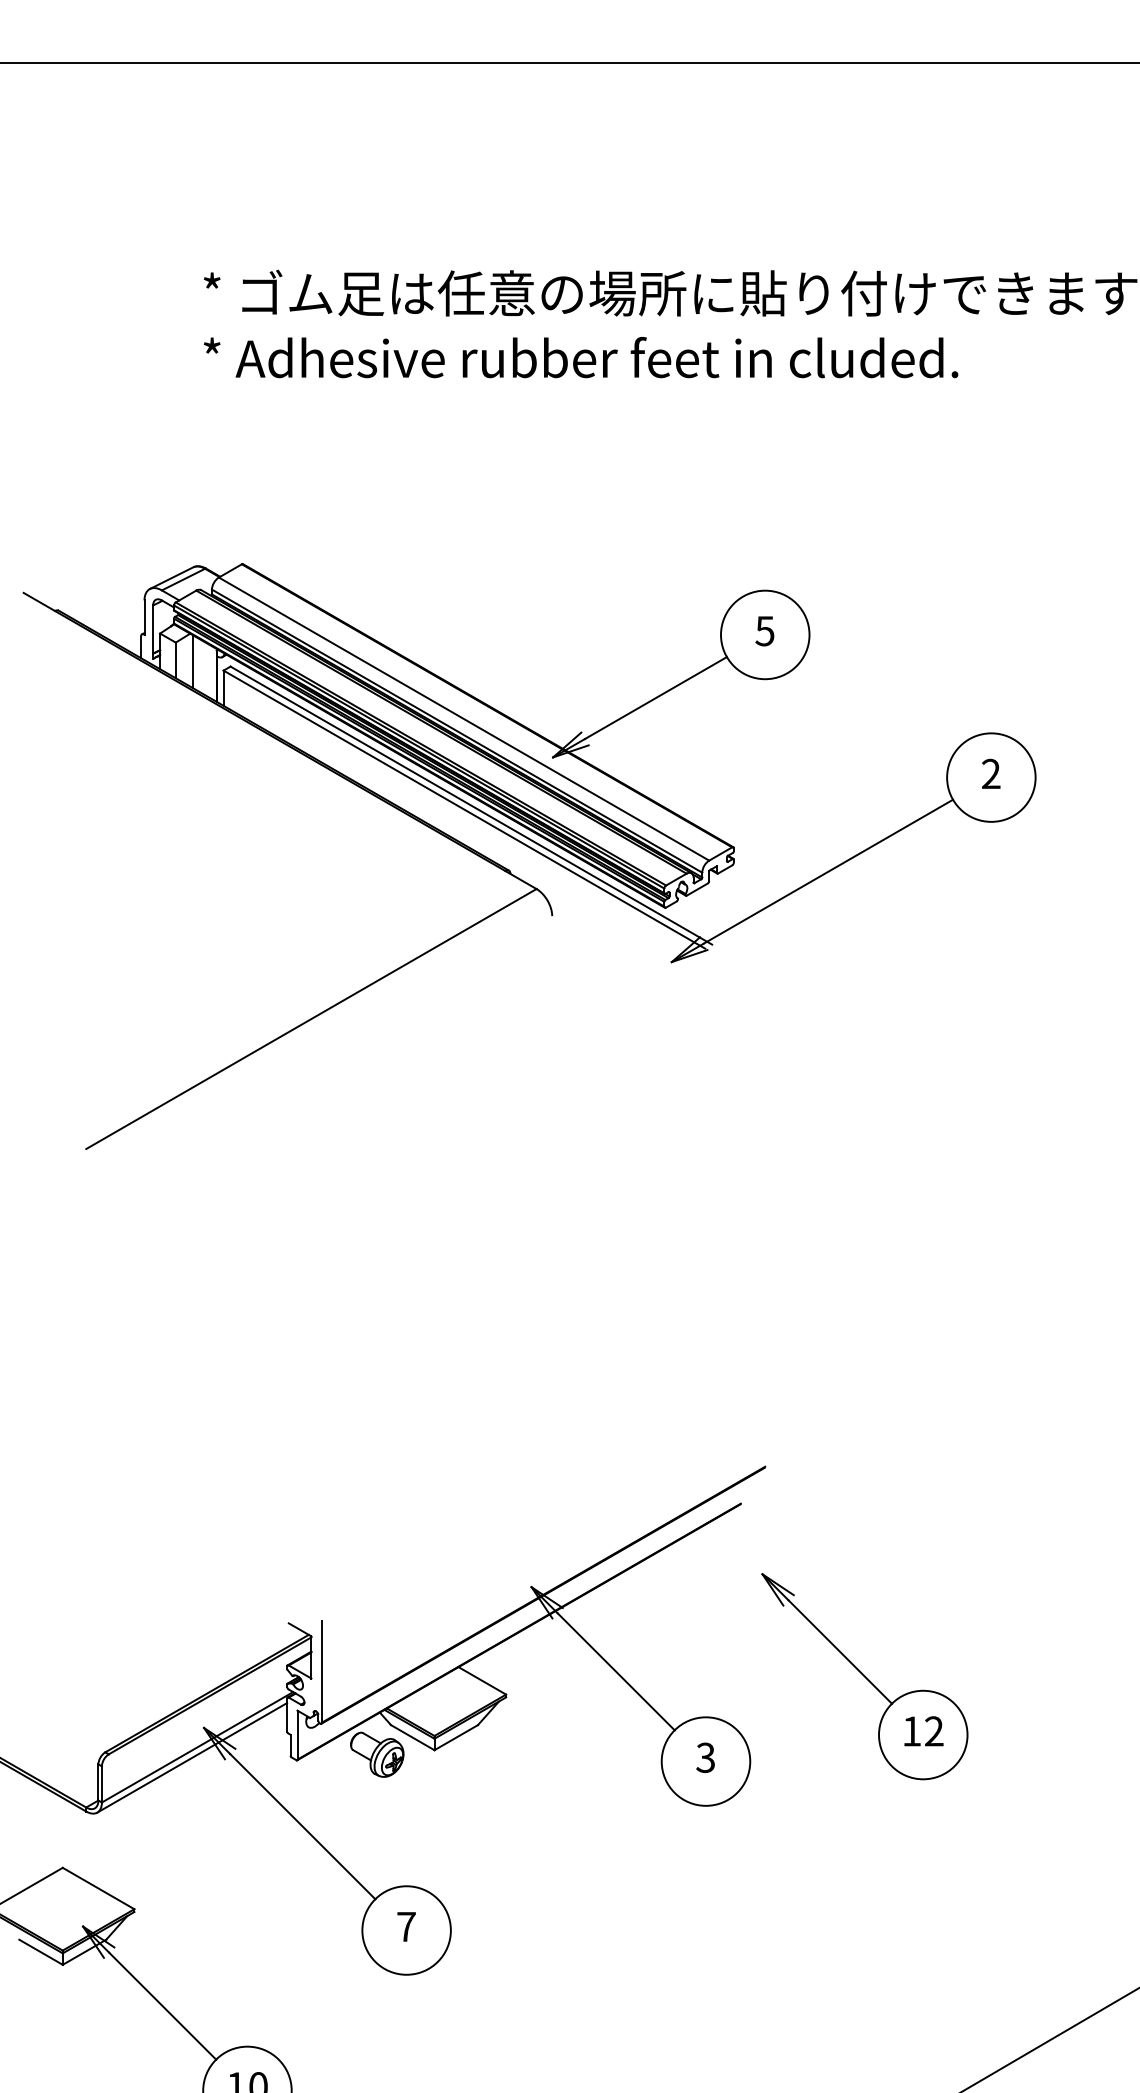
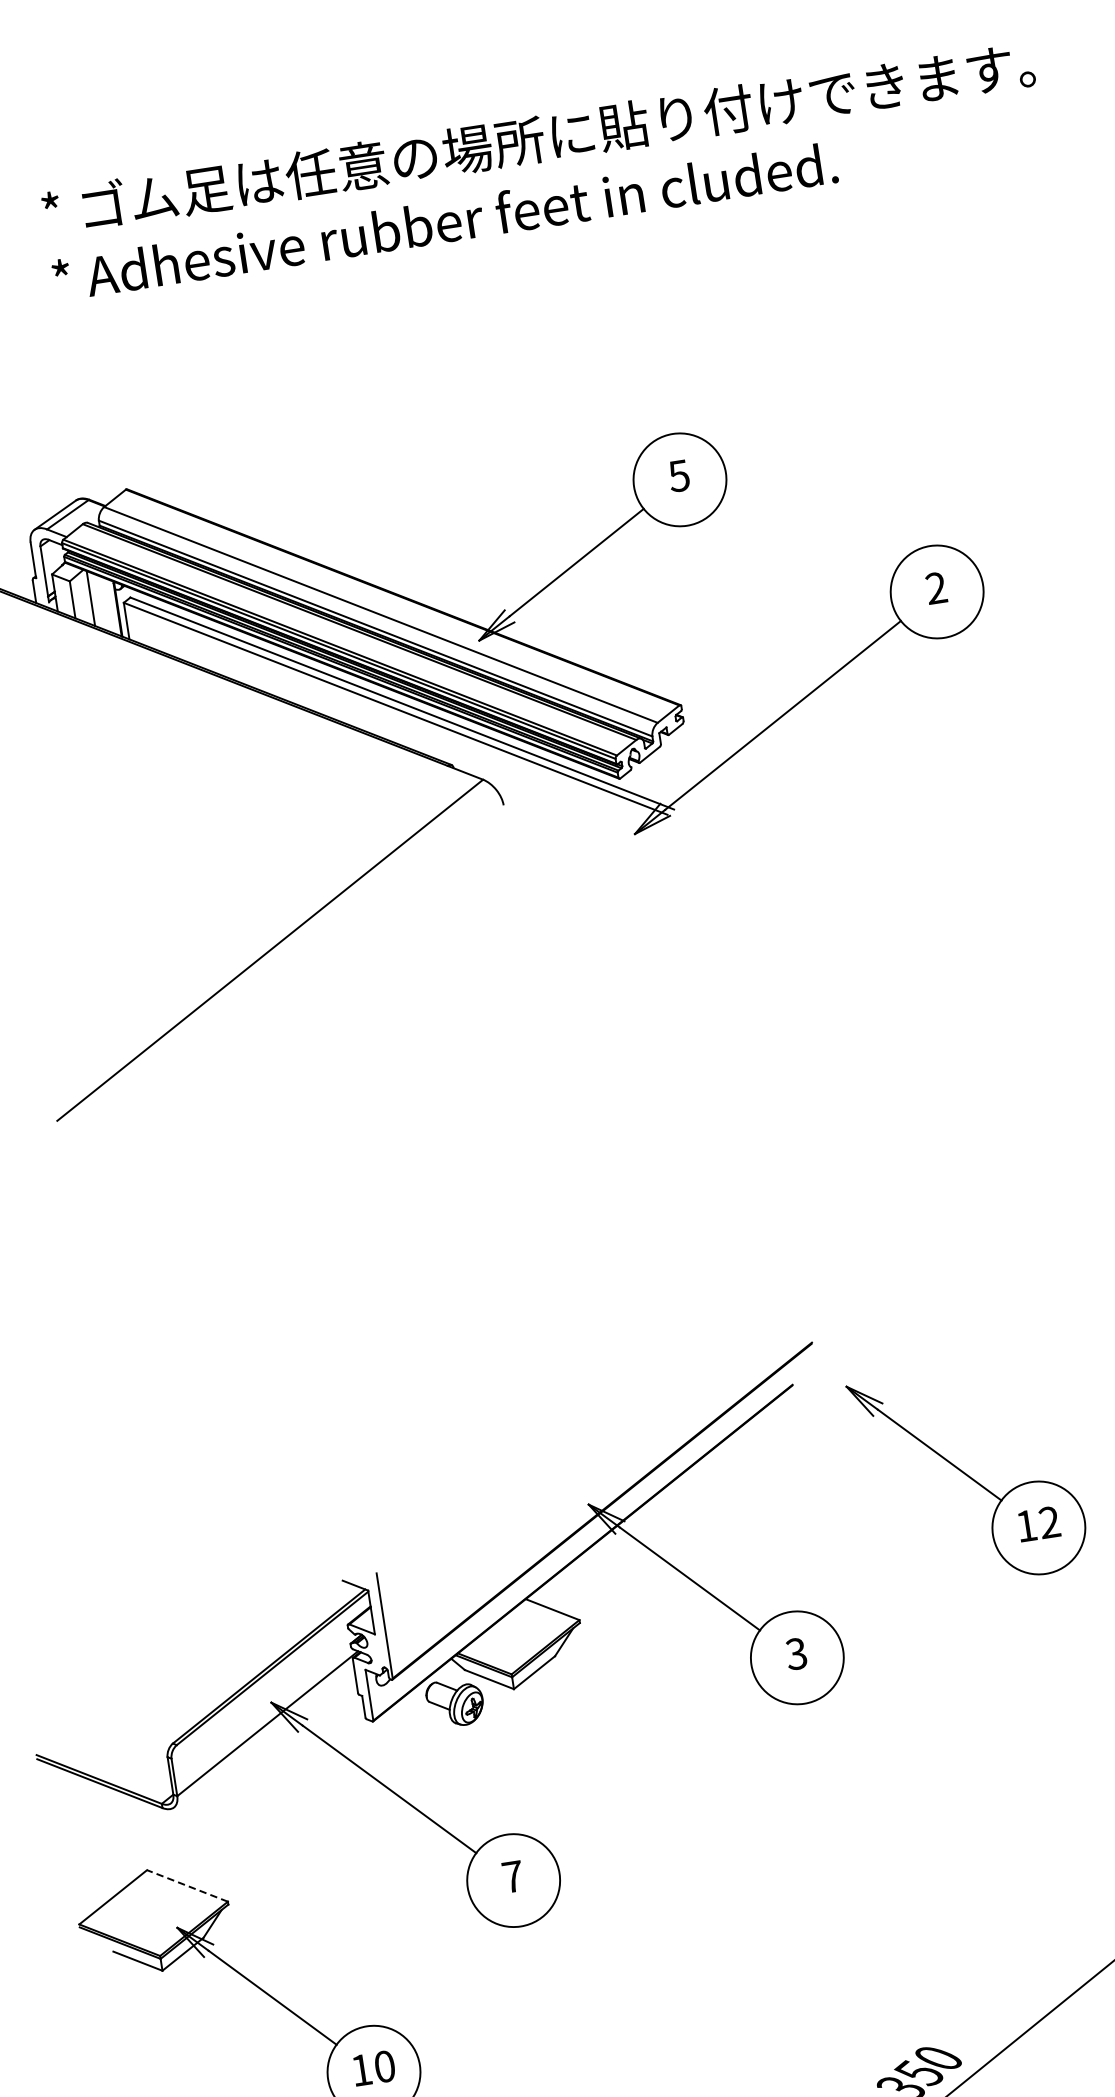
part: (864, 1676) -> (968, 1476), moved
line: (192, 1757) -> (264, 1735), removed
line: (98, 1888) -> (187, 1885), solid -> dashed

